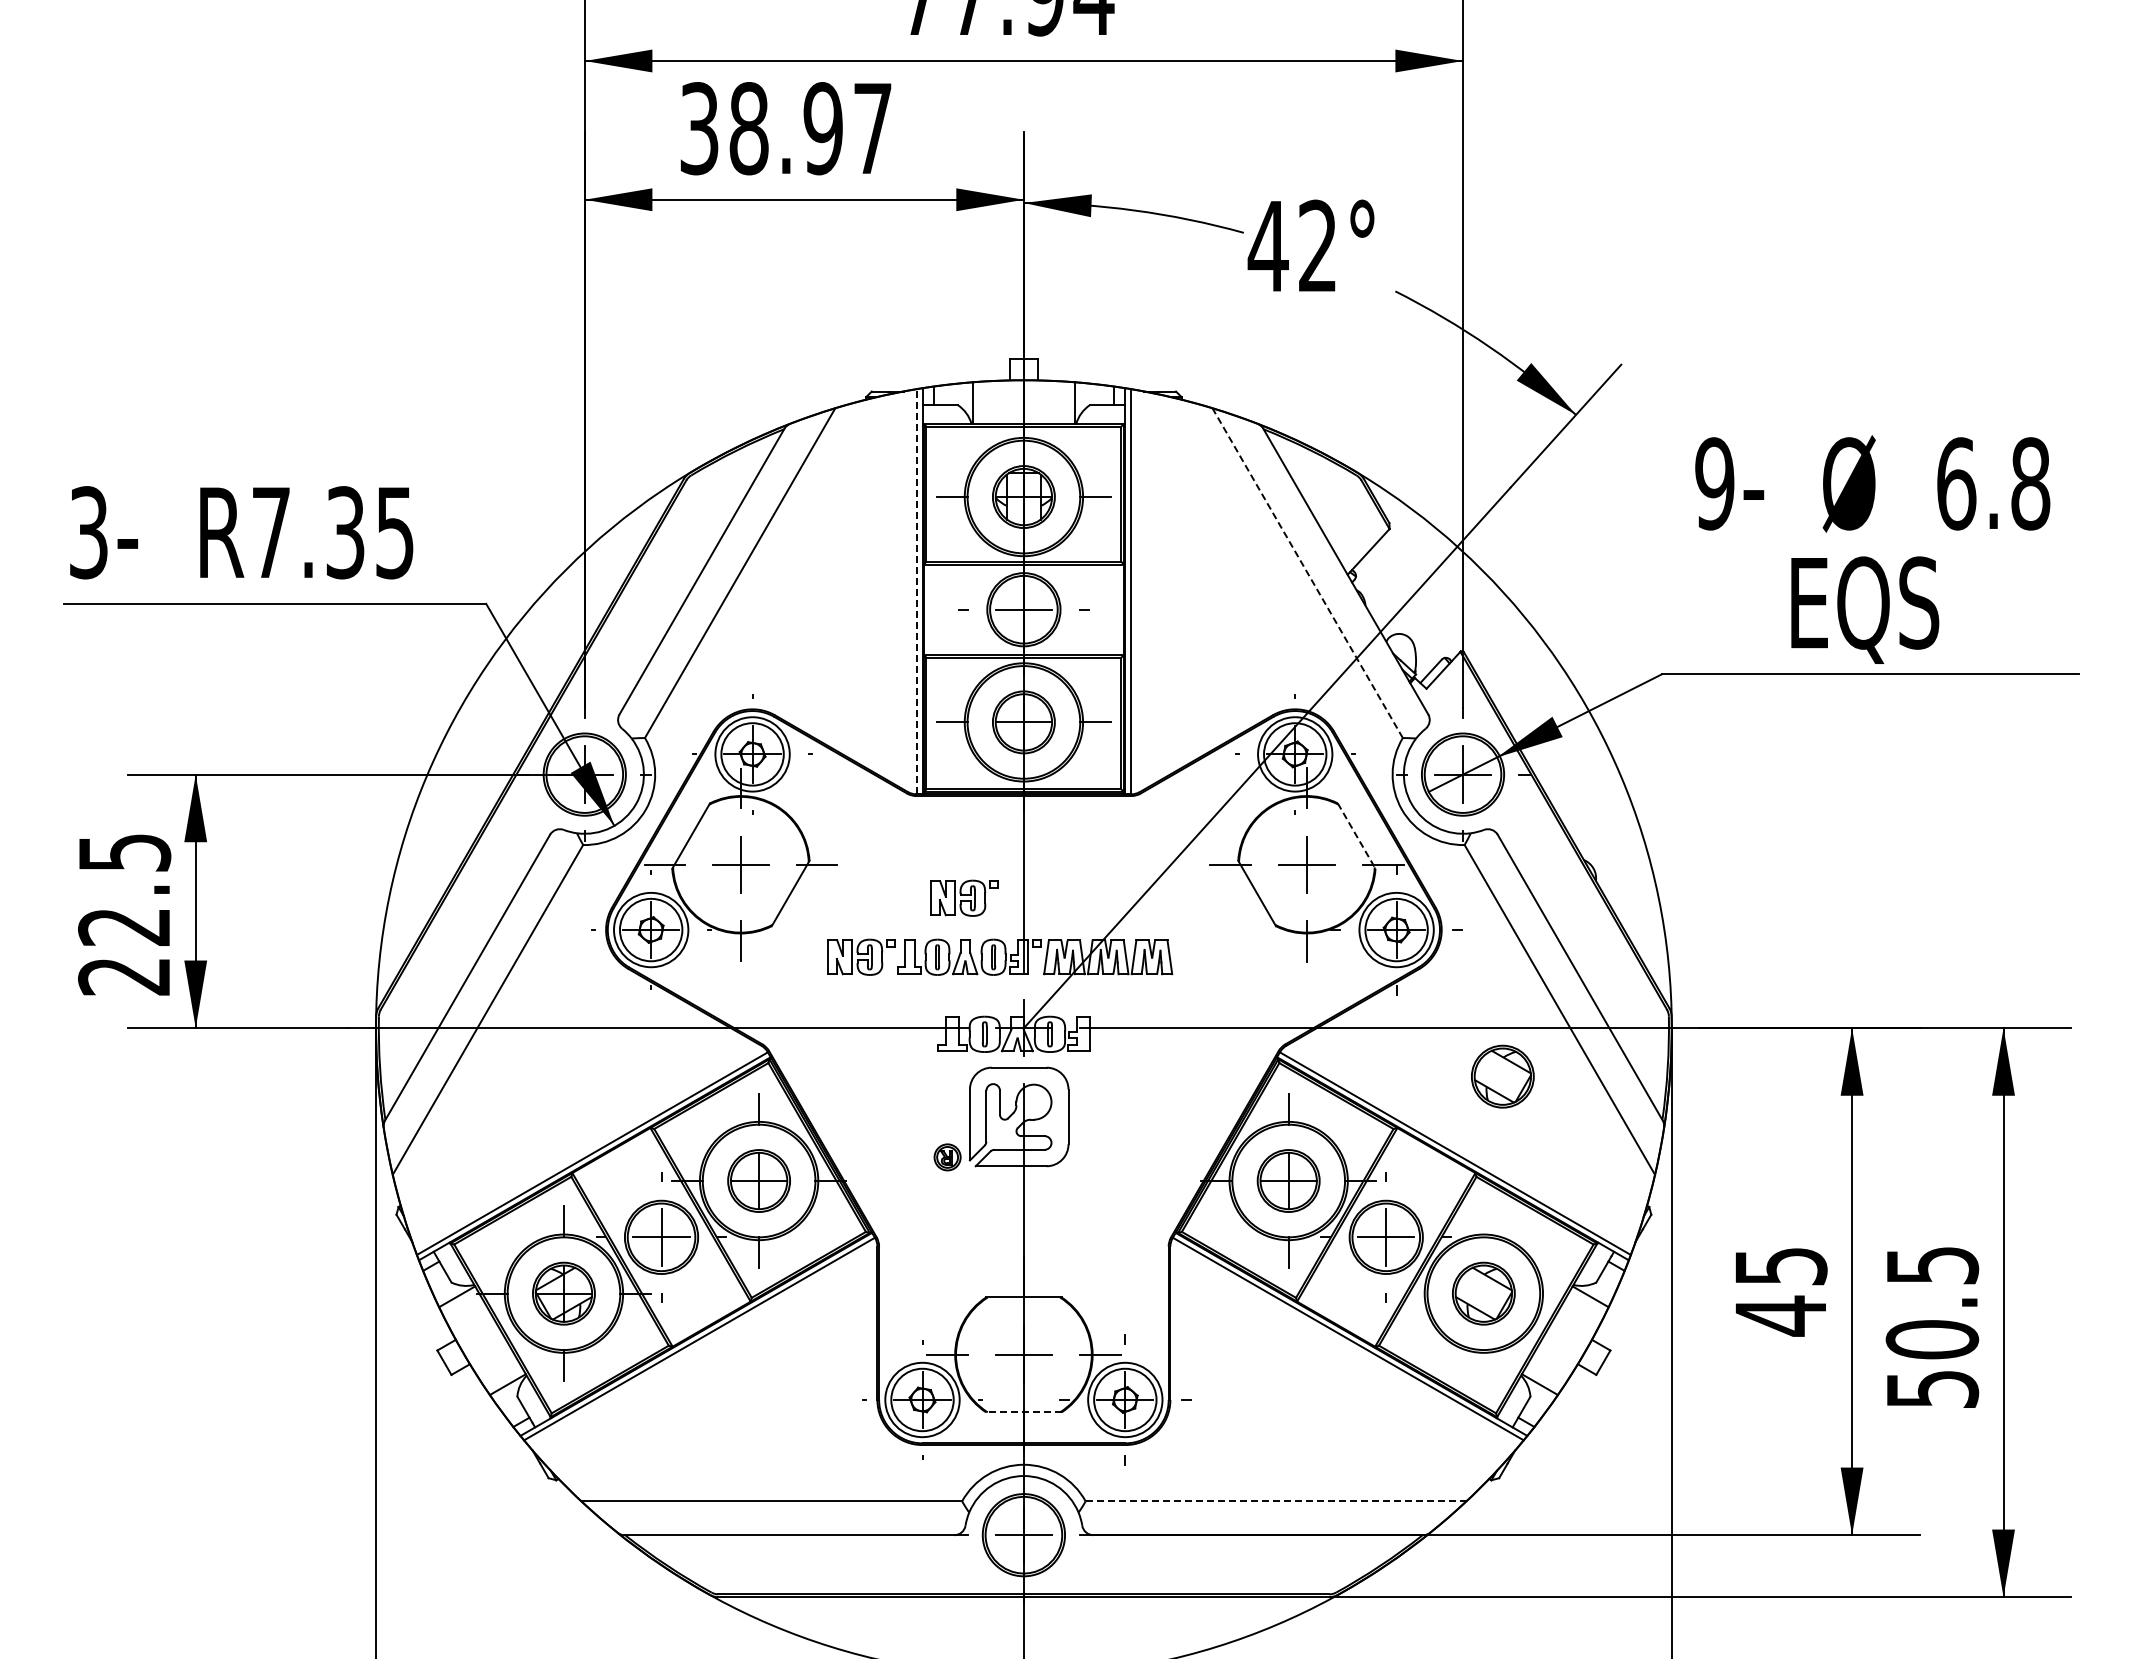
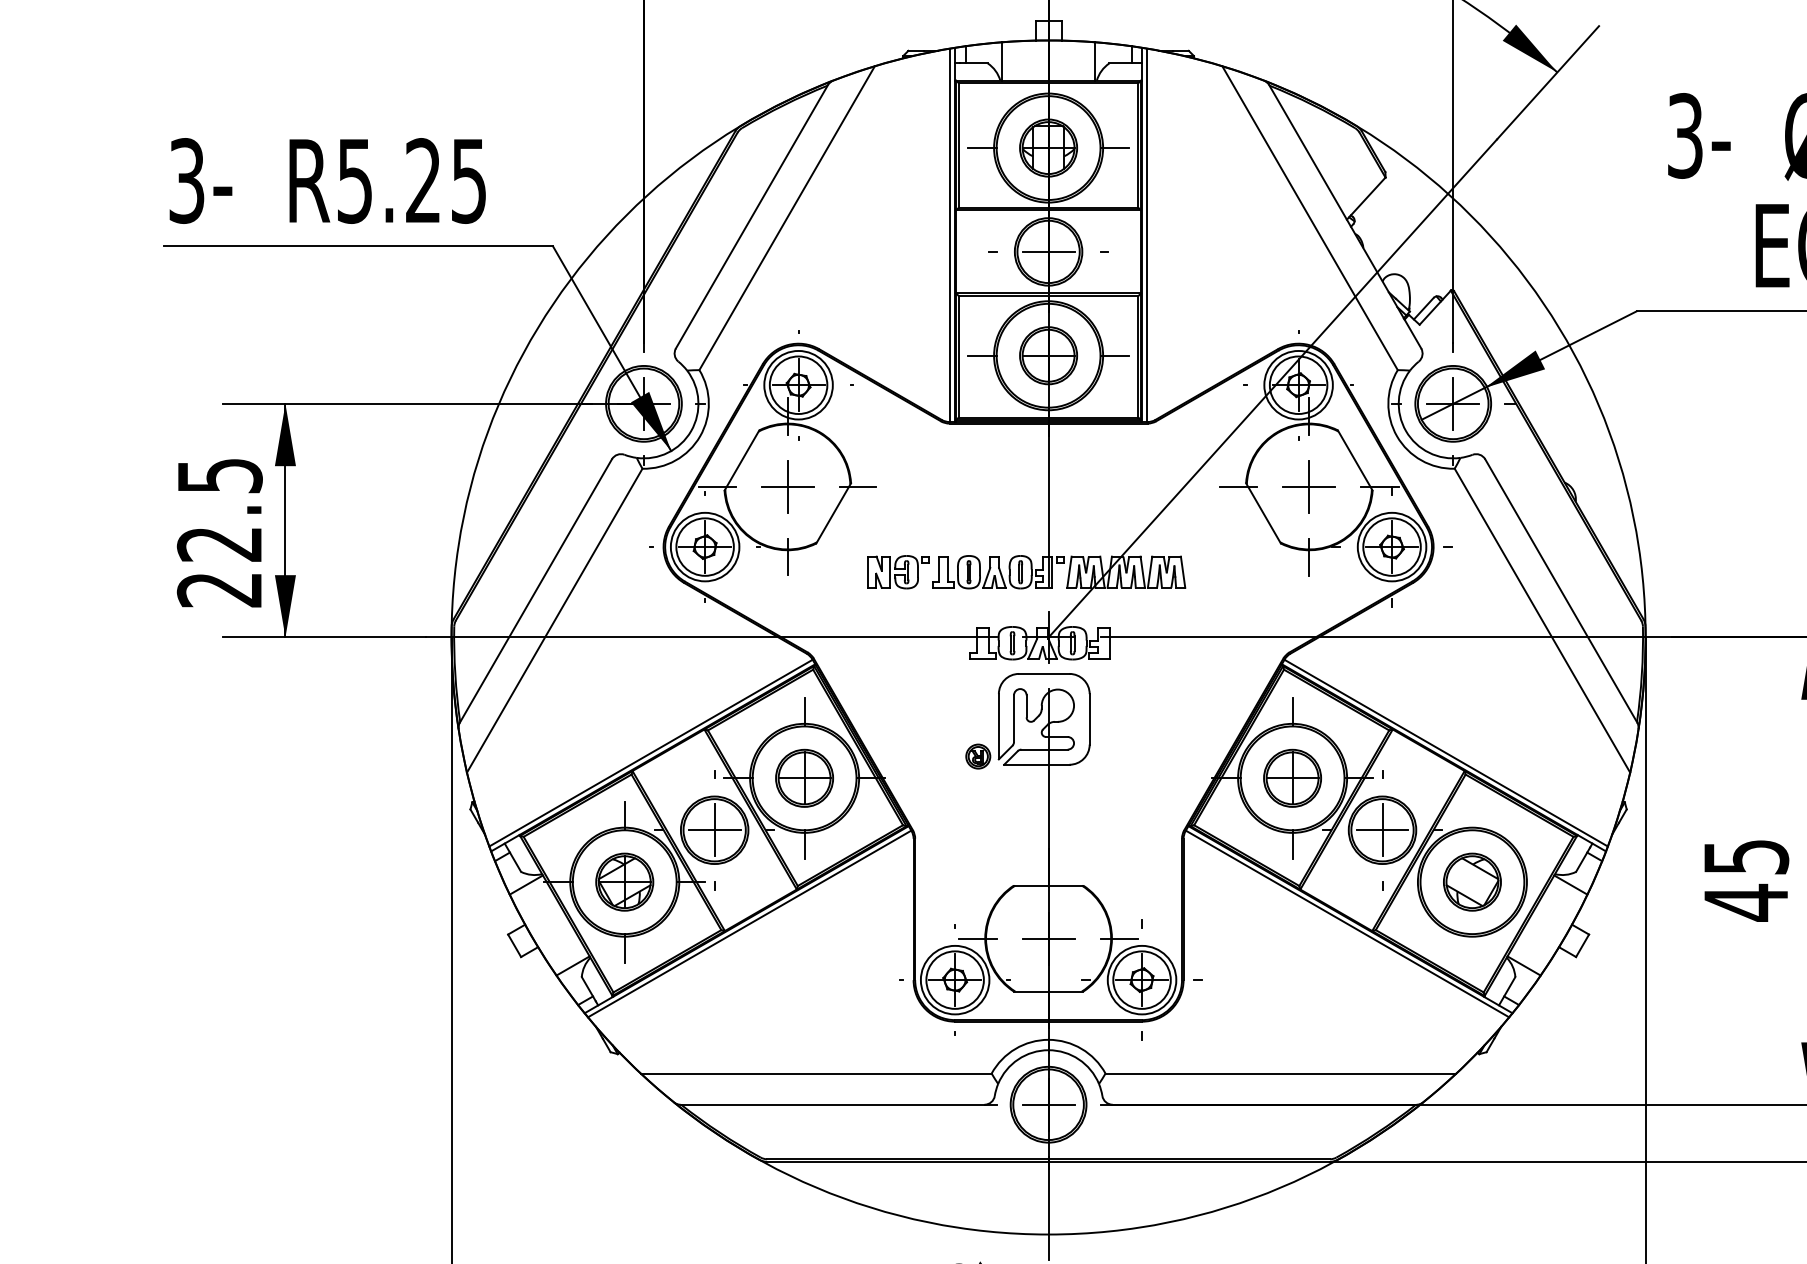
text: (1714, 483) -> (1684, 135), 9- -> 3-
text: (308, 532) -> (389, 180), R7.35 -> R5.25
line: (1307, 572) -> (1309, 217), dashed -> solid
line: (916, 591) -> (949, 235), dashed -> solid
line: (1356, 836) -> (1355, 460), dashed -> solid
part: (964, 897) -> (993, 517), removed
part: (1502, 1076) -> (1489, 682), removed
line: (1023, 1412) -> (1048, 991), dashed -> solid
line: (1276, 1501) -> (1281, 1073), dashed -> solid

